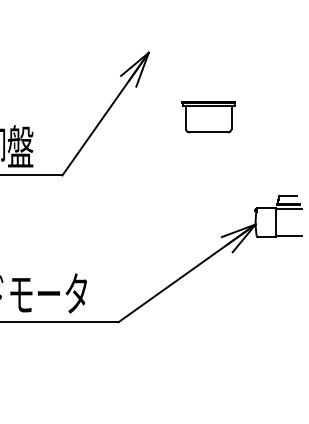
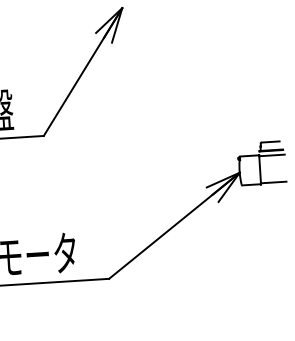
part: (208, 117) -> (185, 68), removed

